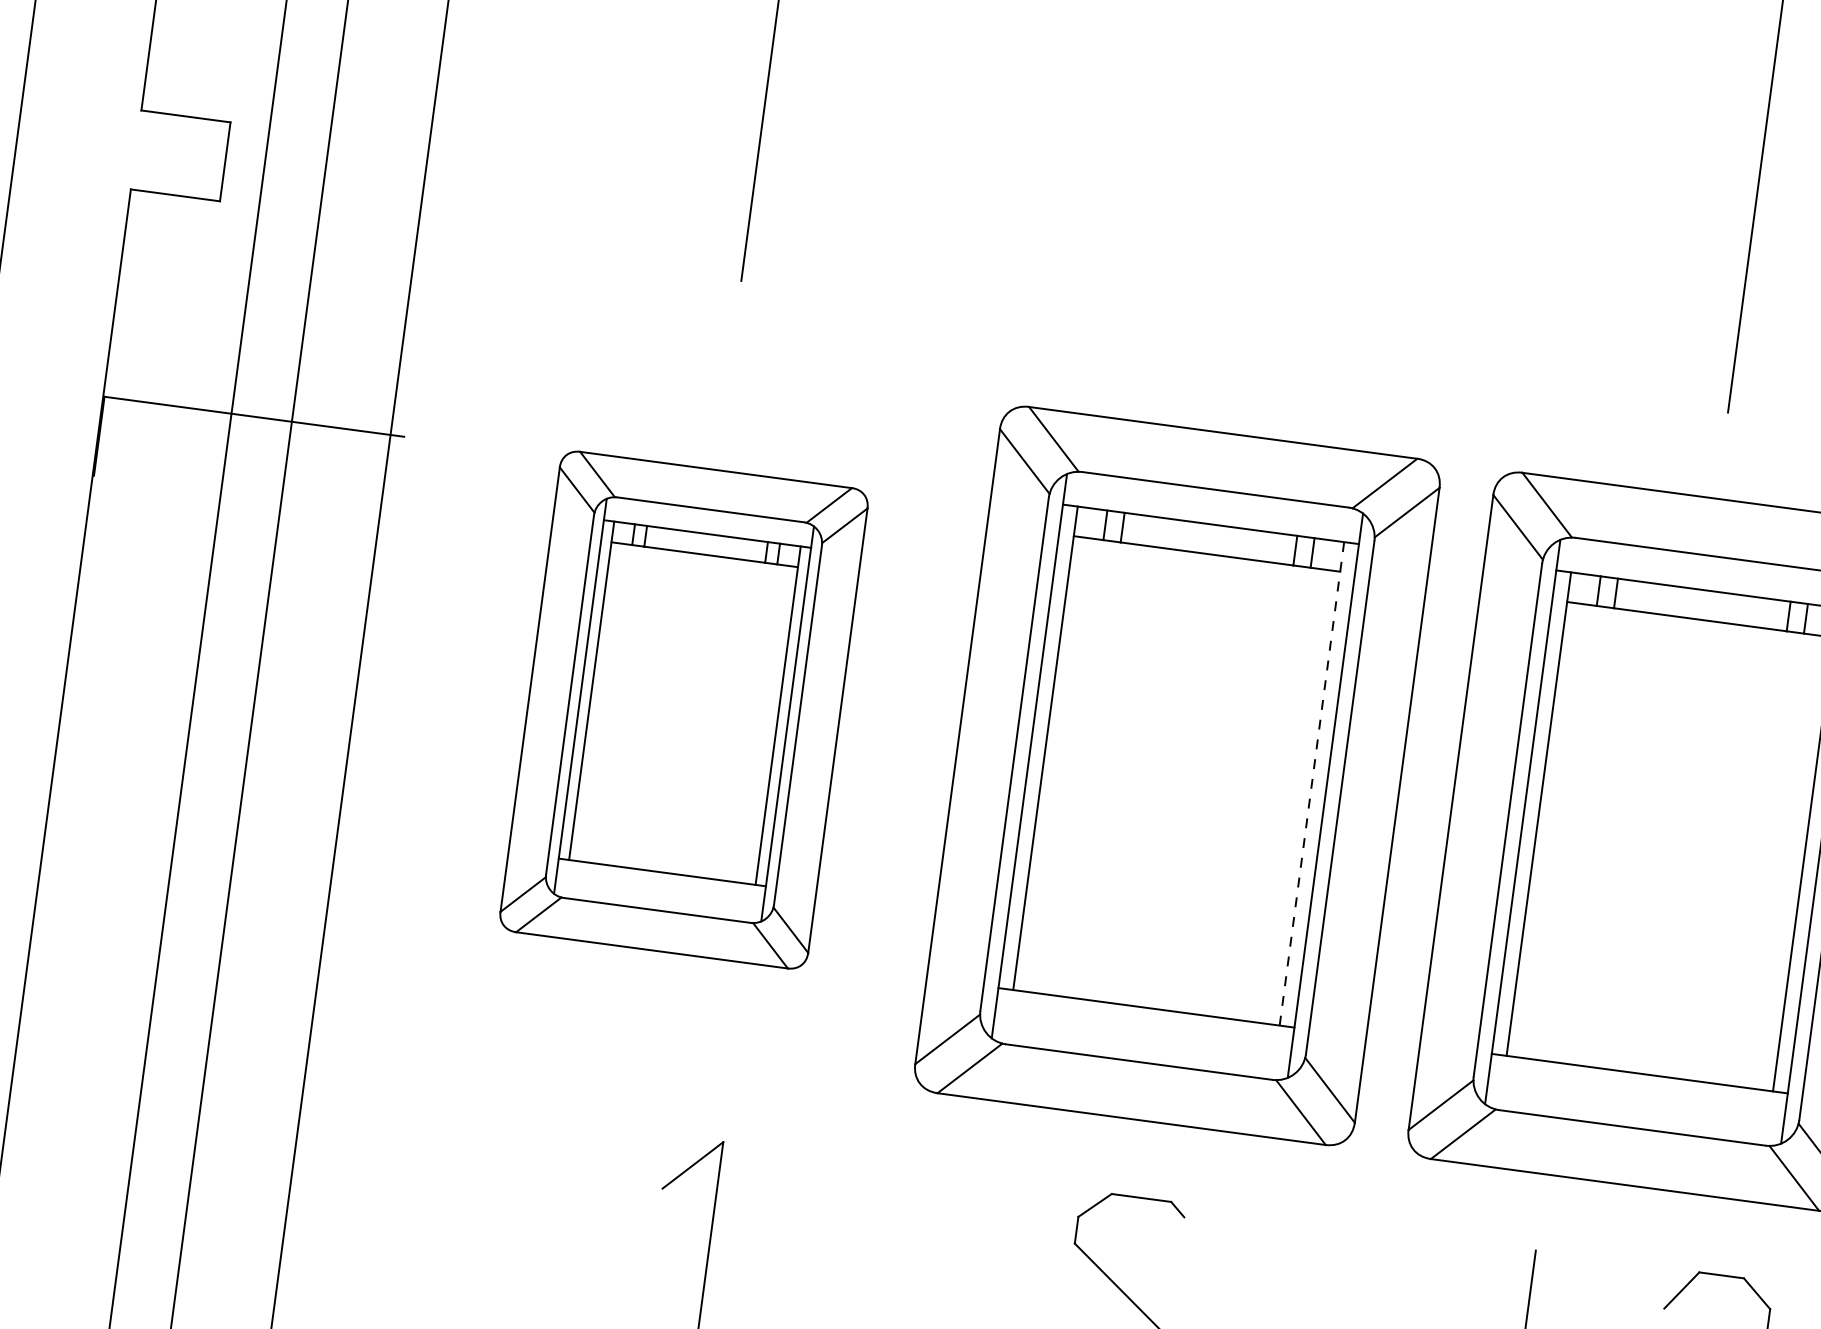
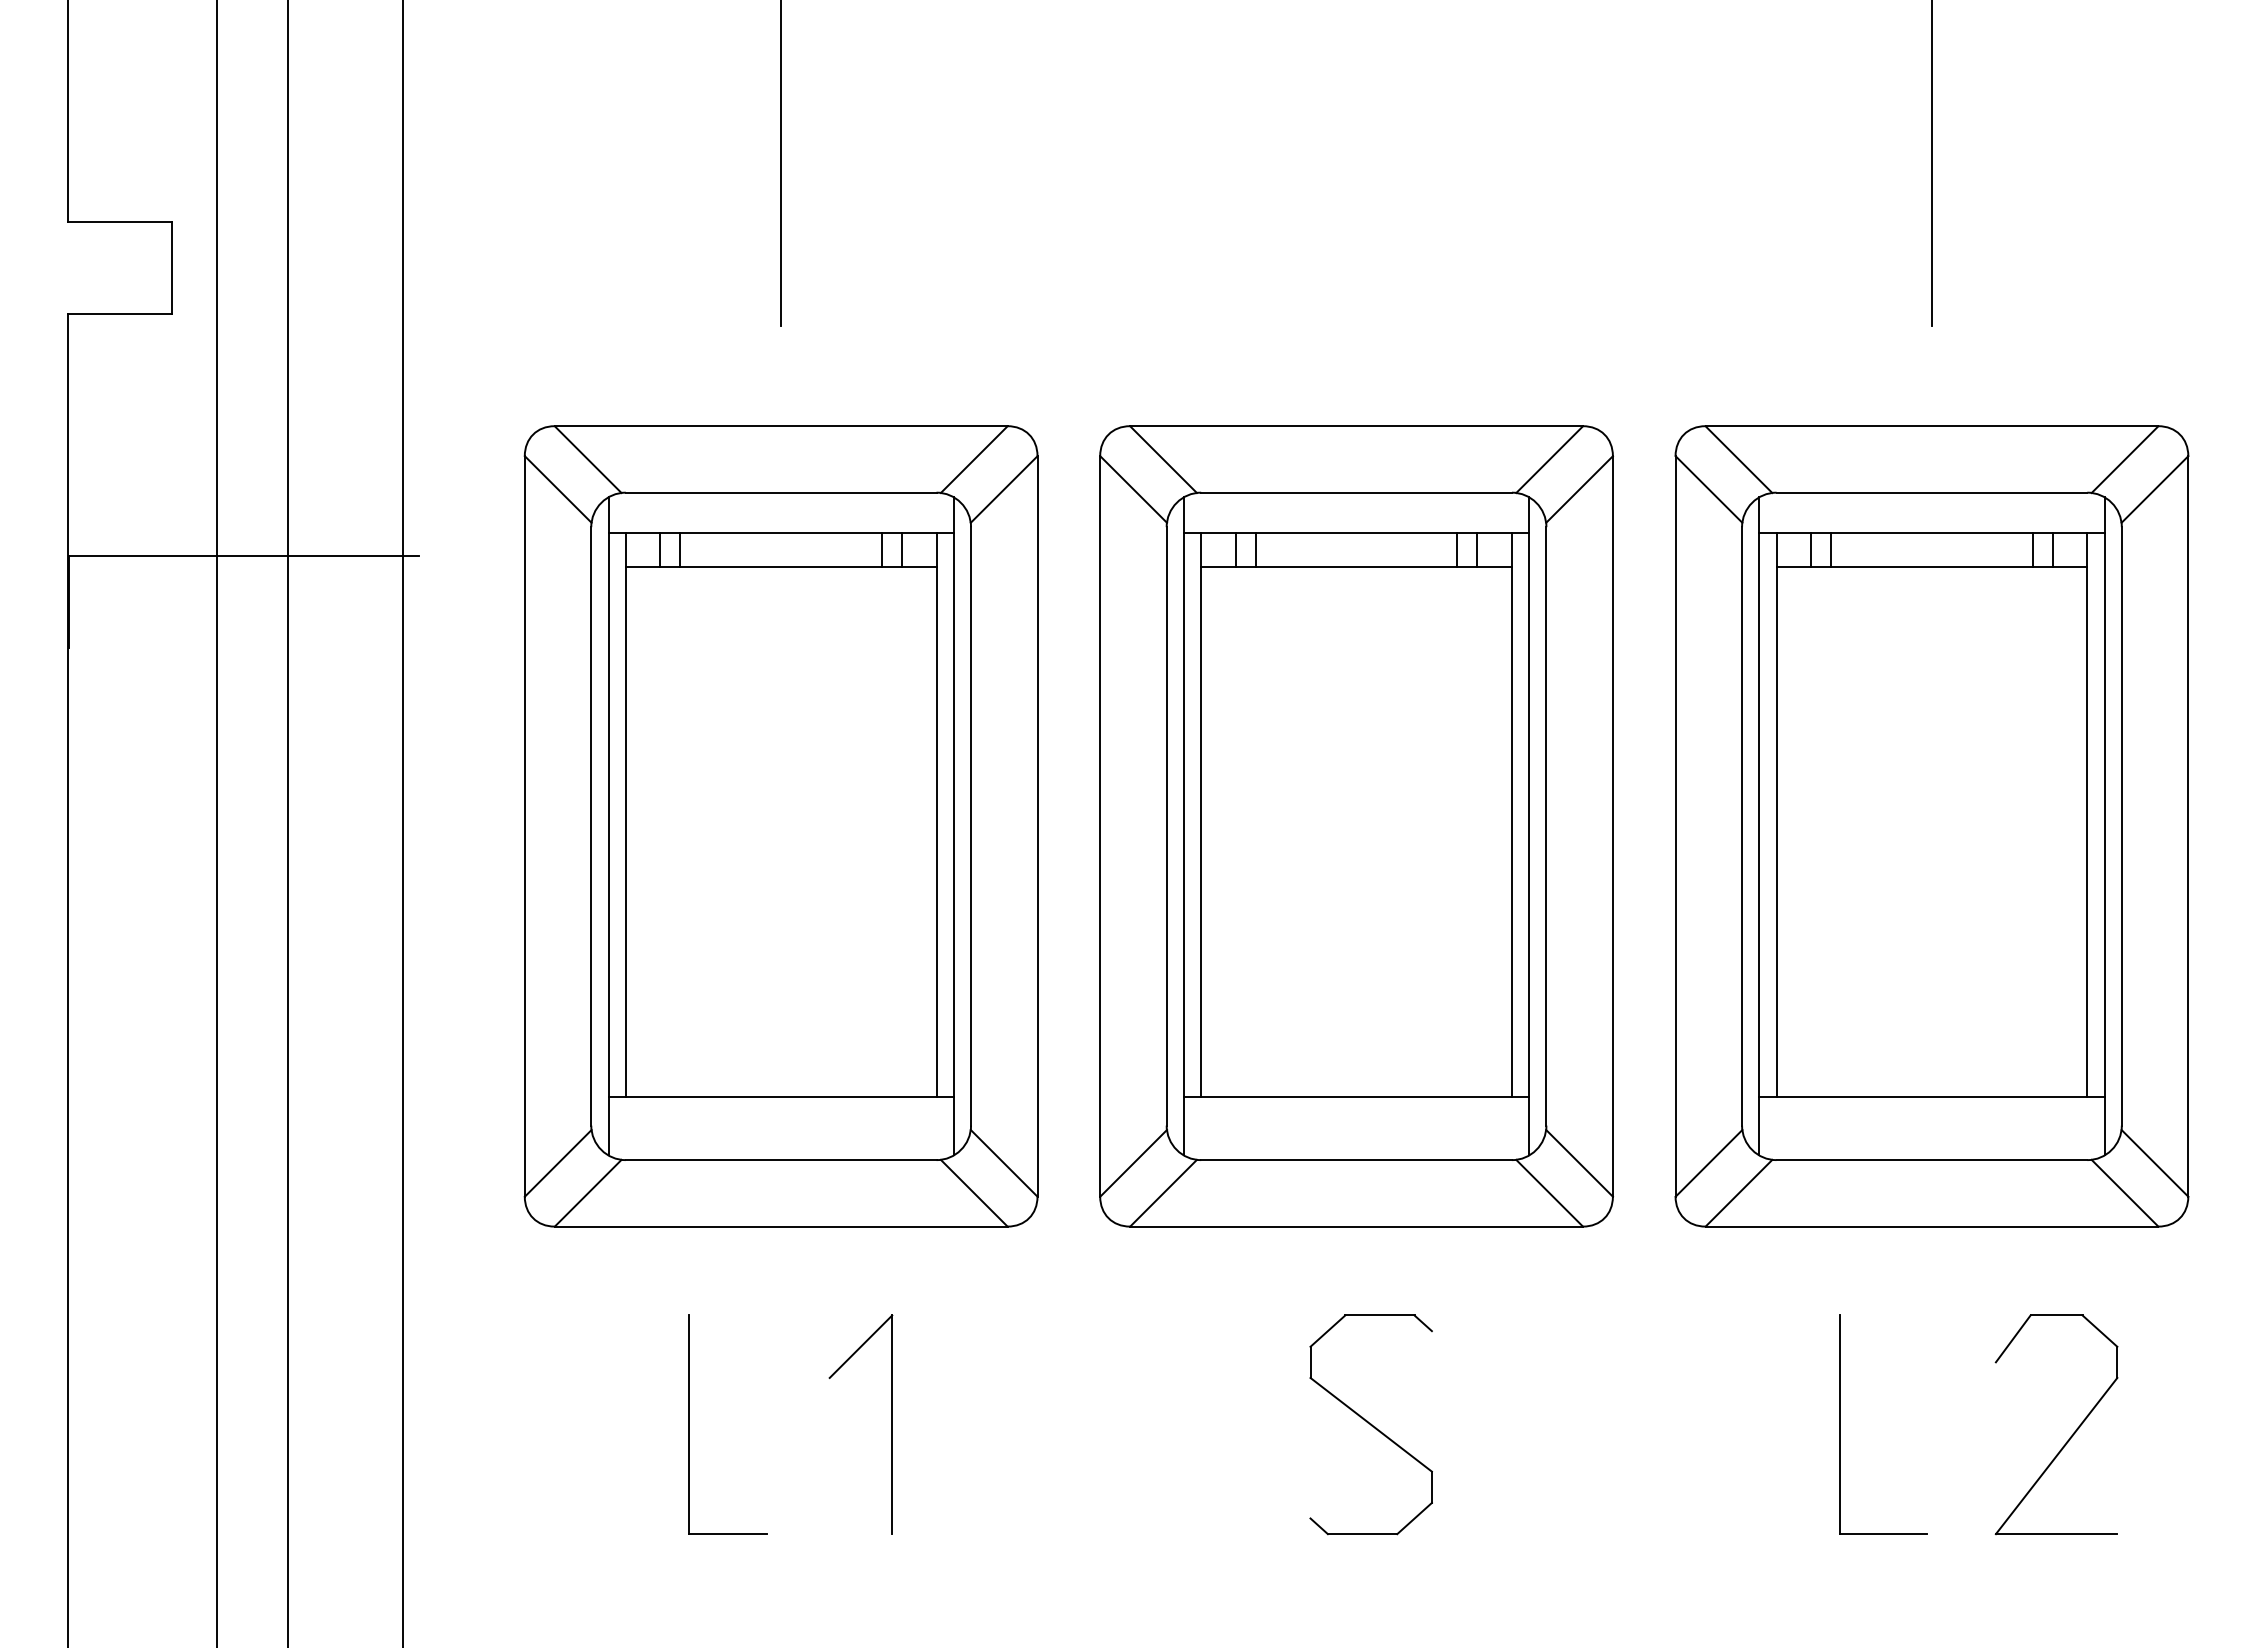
part: (683, 710) -> (780, 826), size x1.43
line: (1311, 783) -> (1511, 814), dashed -> solid
part: (537, 1212) -> (689, 1424), added

